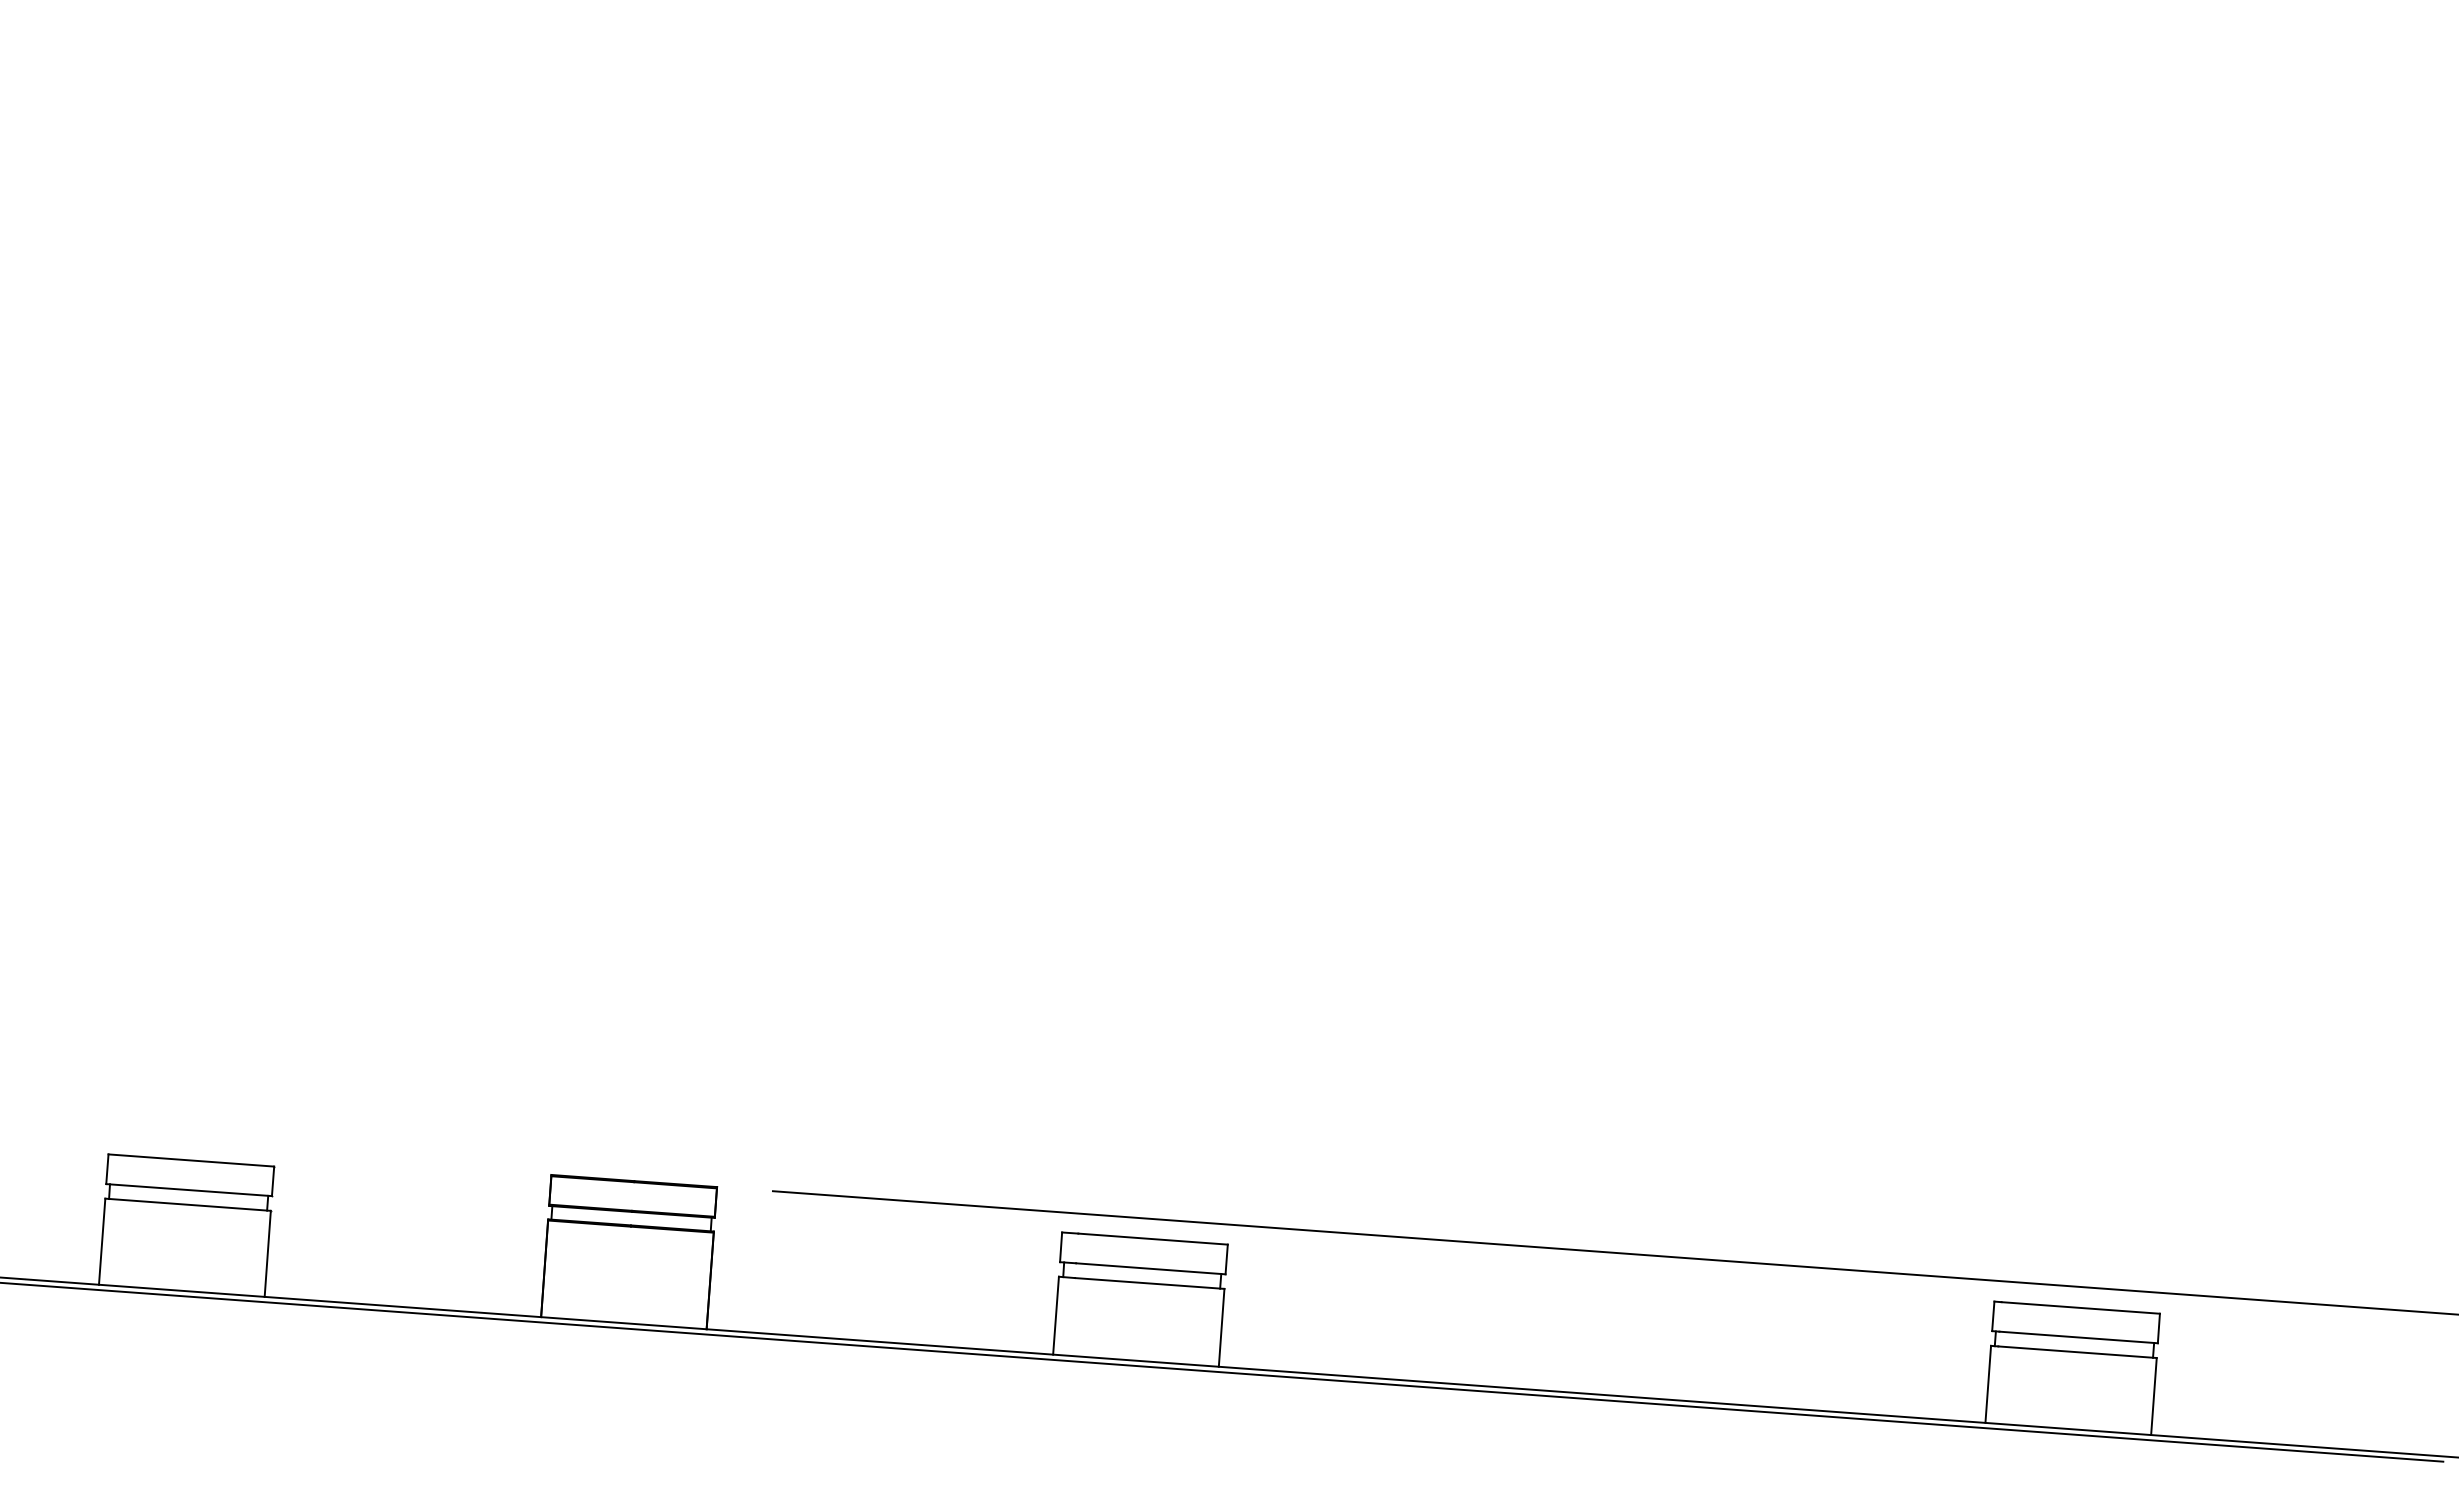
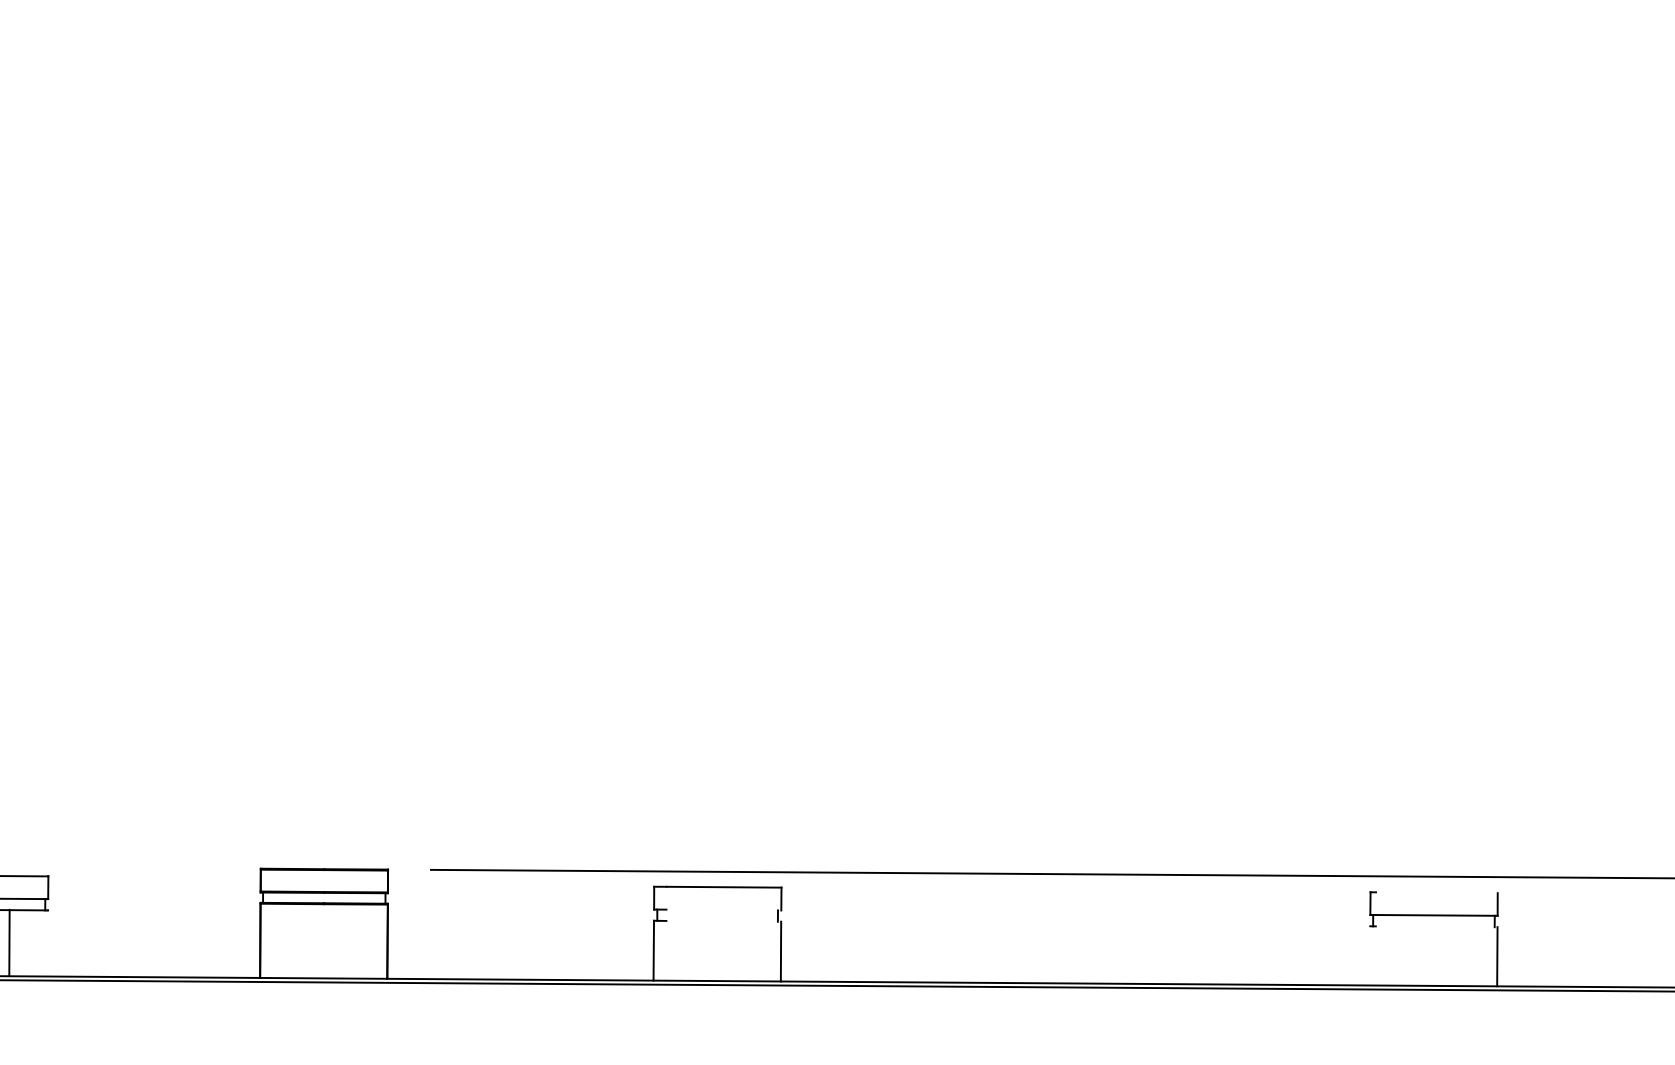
line: (267, 1253) -> (9, 942), moved
line: (1150, 1268) -> (723, 909), removed
line: (1149, 1283) -> (723, 921), removed
line: (2080, 1307) -> (1436, 892), removed
line: (2077, 1352) -> (1436, 926), removed
line: (1988, 1383) -> (1370, 955), removed

